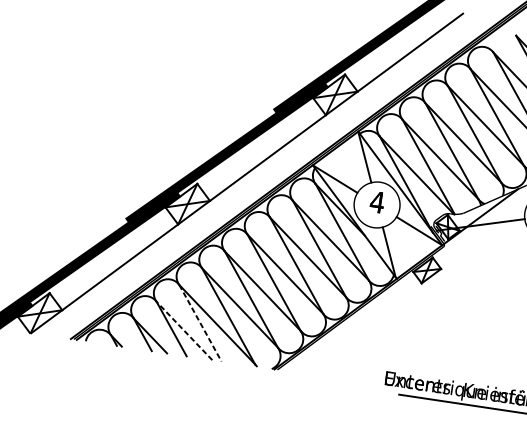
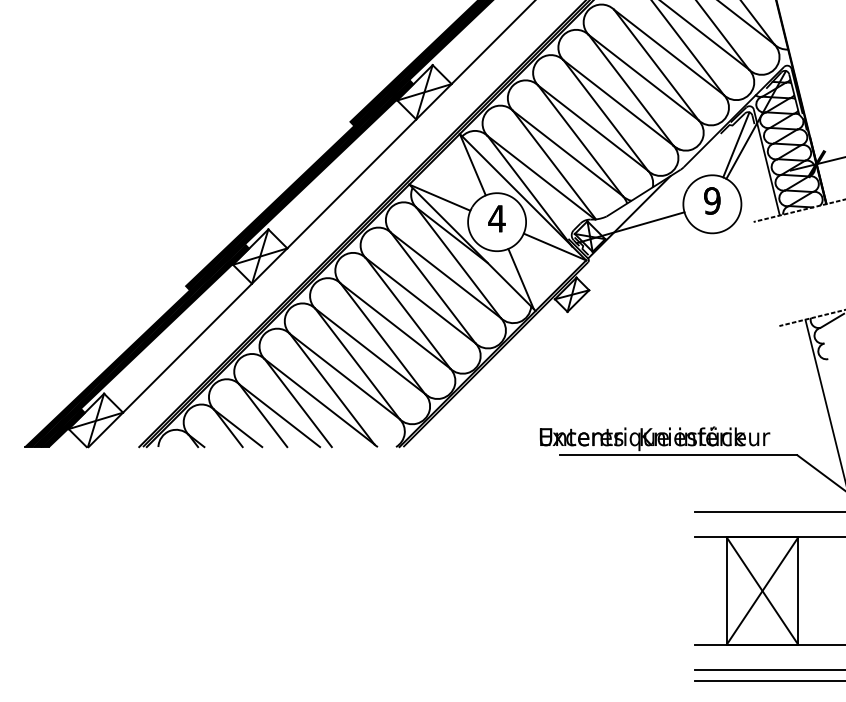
line: (200, 323) -> (298, 403), dashed -> solid
line: (184, 330) -> (279, 415), dashed -> solid

